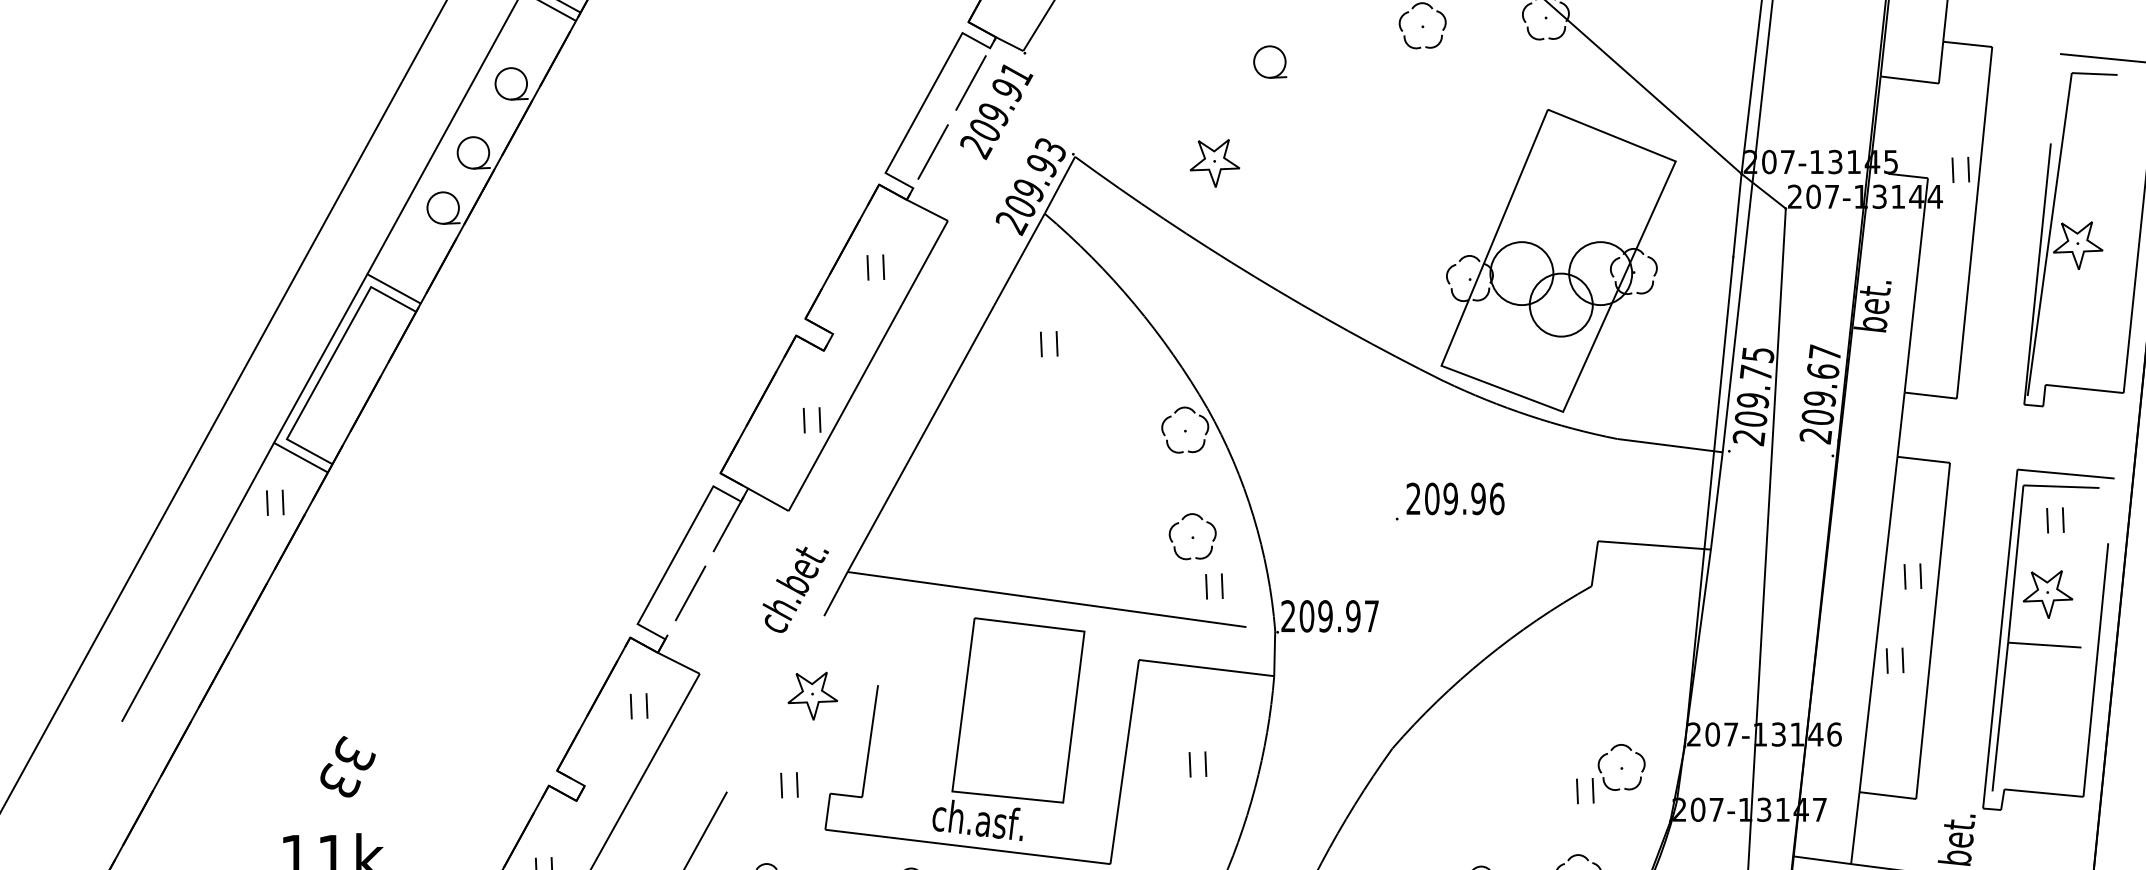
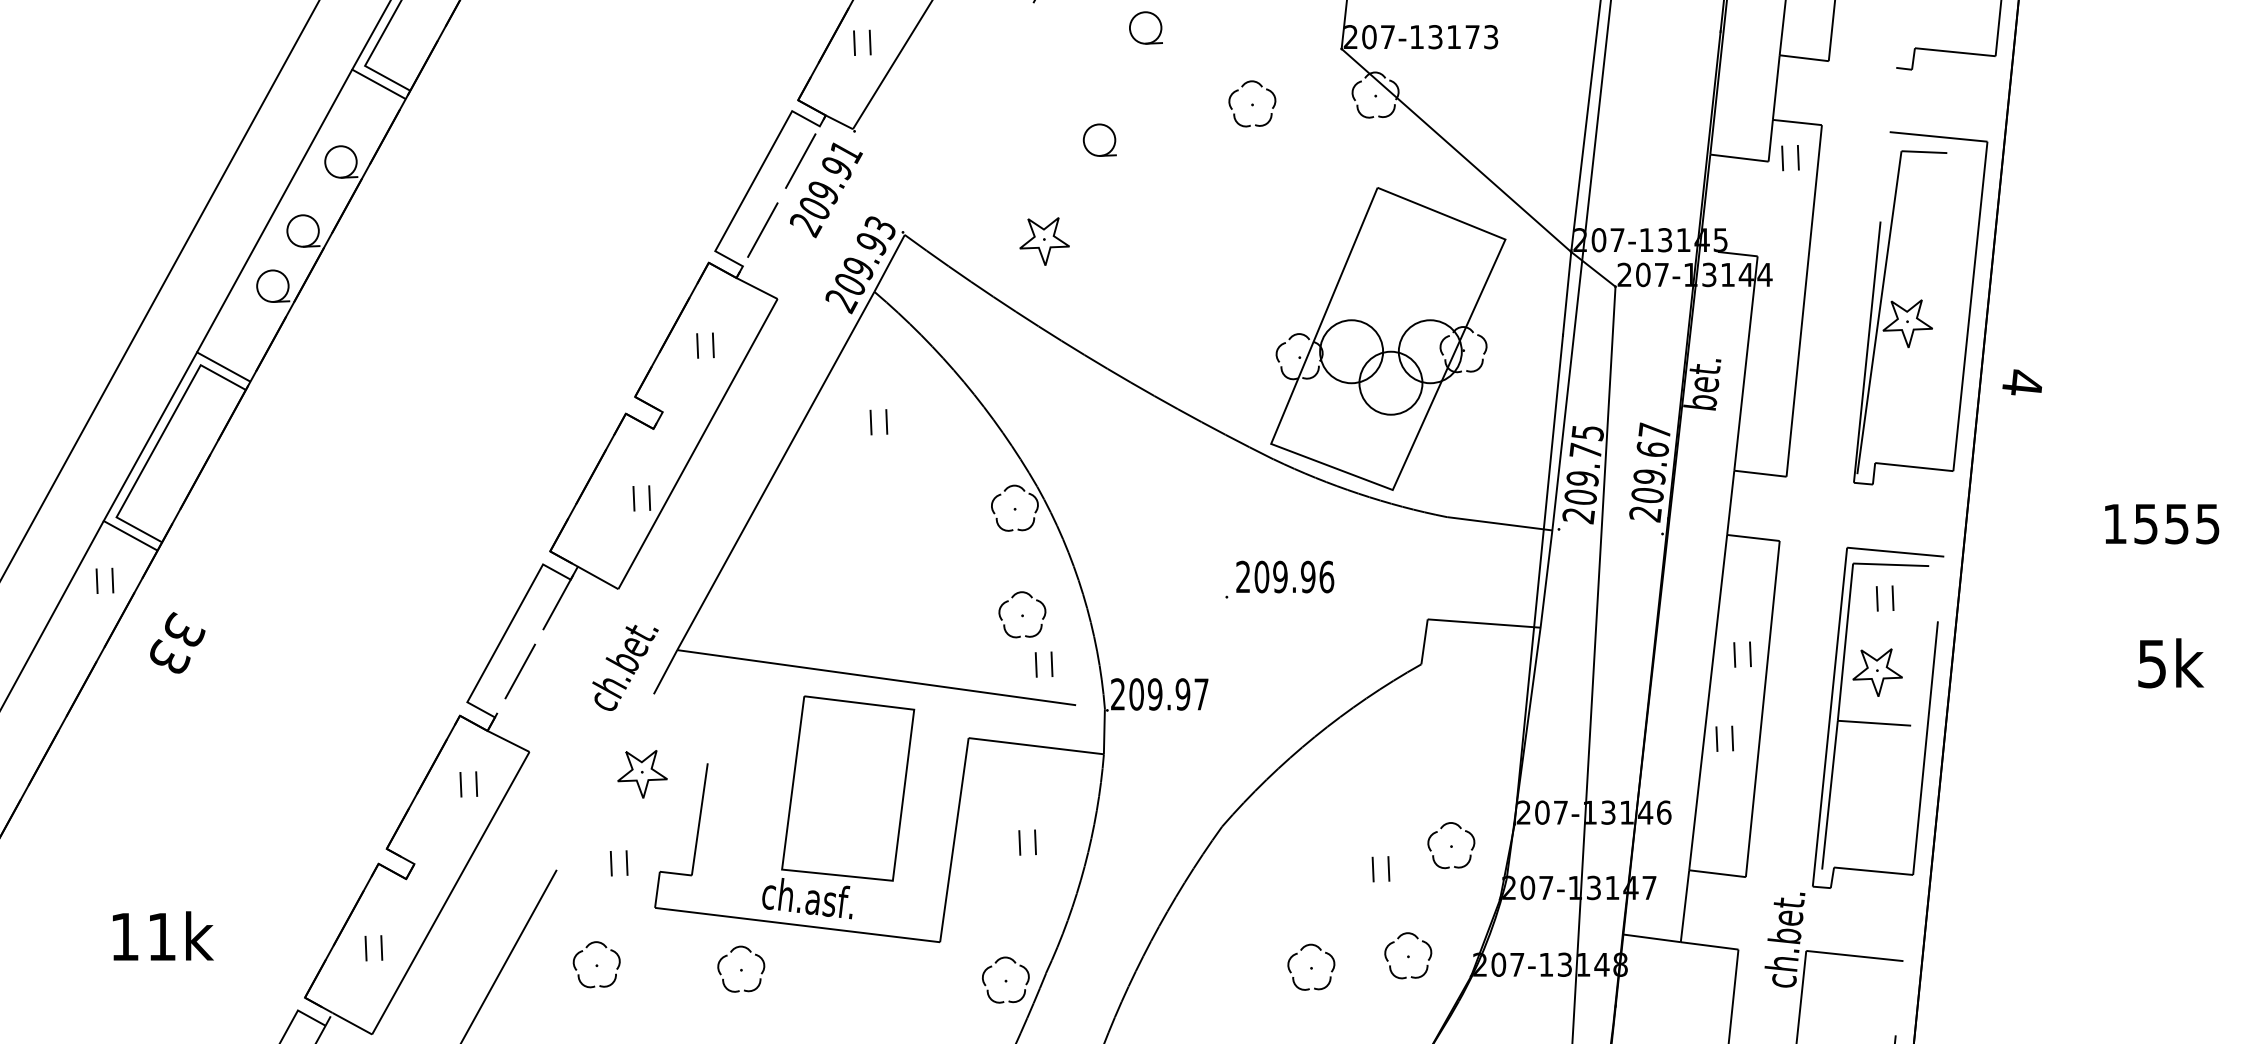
part: (1953, 170) -> (1783, 158), moved
text: (347, 766) -> (177, 642), moved
part: (1584, 791) -> (1380, 869), moved

